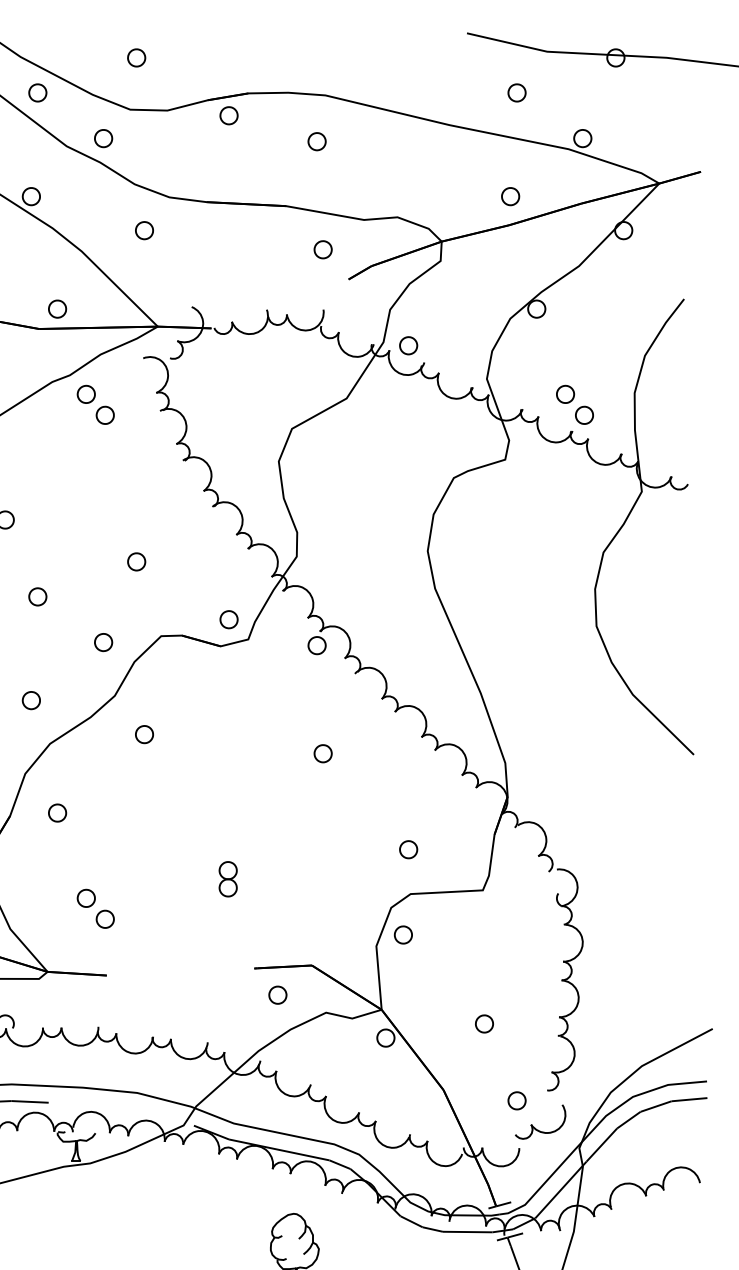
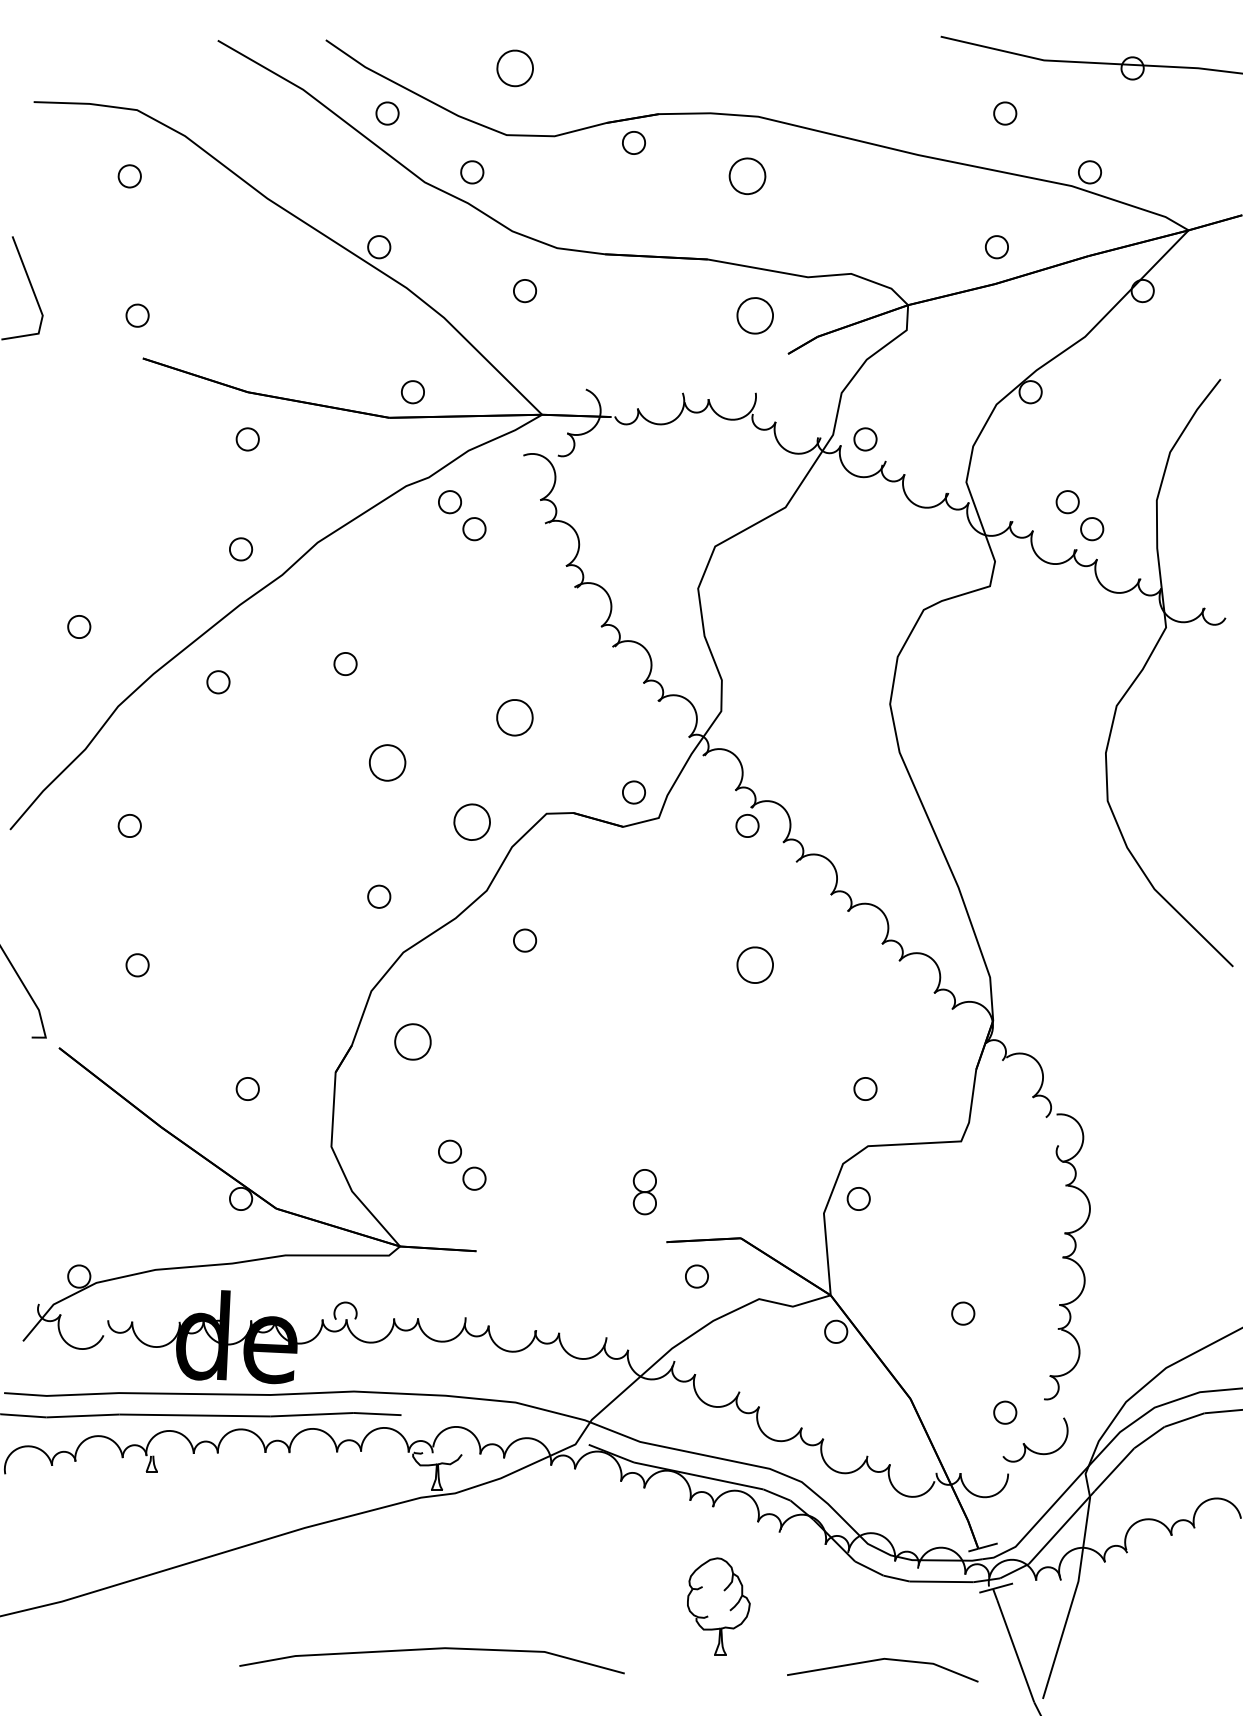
part: (136, 57) -> (514, 68), size x1.6
part: (317, 141) -> (747, 176), size x1.6
part: (323, 249) -> (755, 315), size x1.6
part: (136, 562) -> (514, 718), size x1.6
part: (37, 597) -> (387, 763), size x1.6
part: (103, 642) -> (472, 821), size x1.6
part: (323, 753) -> (755, 965), size x1.6
part: (57, 812) -> (412, 1041), size x1.6
part: (227, 879) -> (644, 1192), moved

